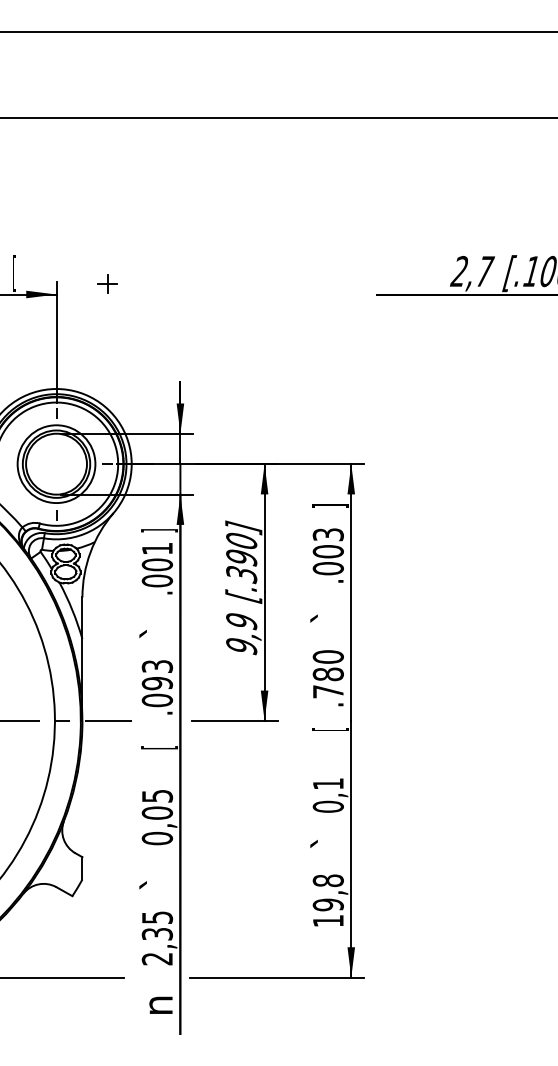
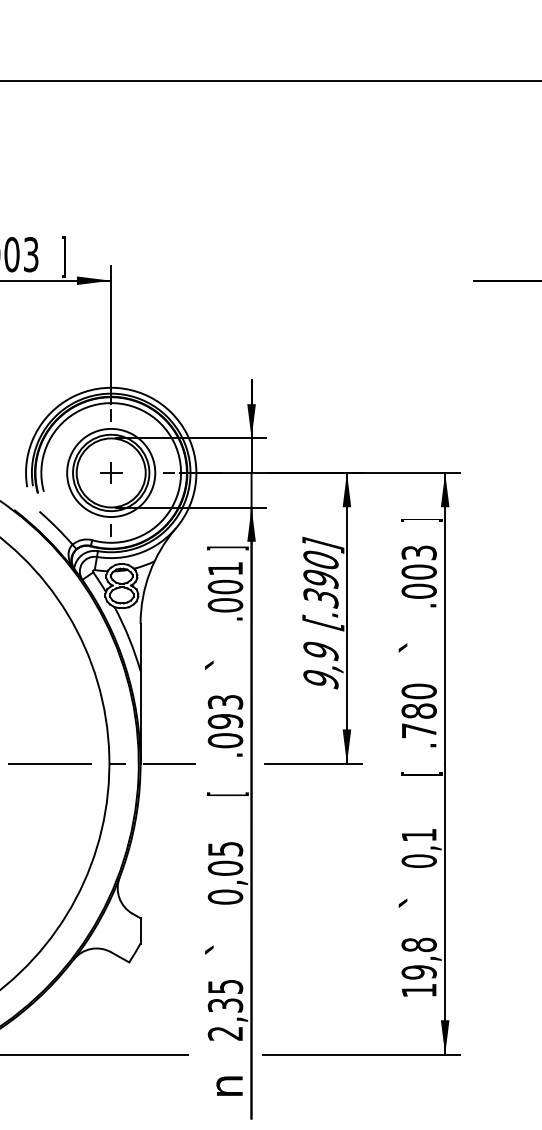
text: (14, 273) -> (63, 256), [ -> ]
part: (107, 283) -> (111, 472), moved

